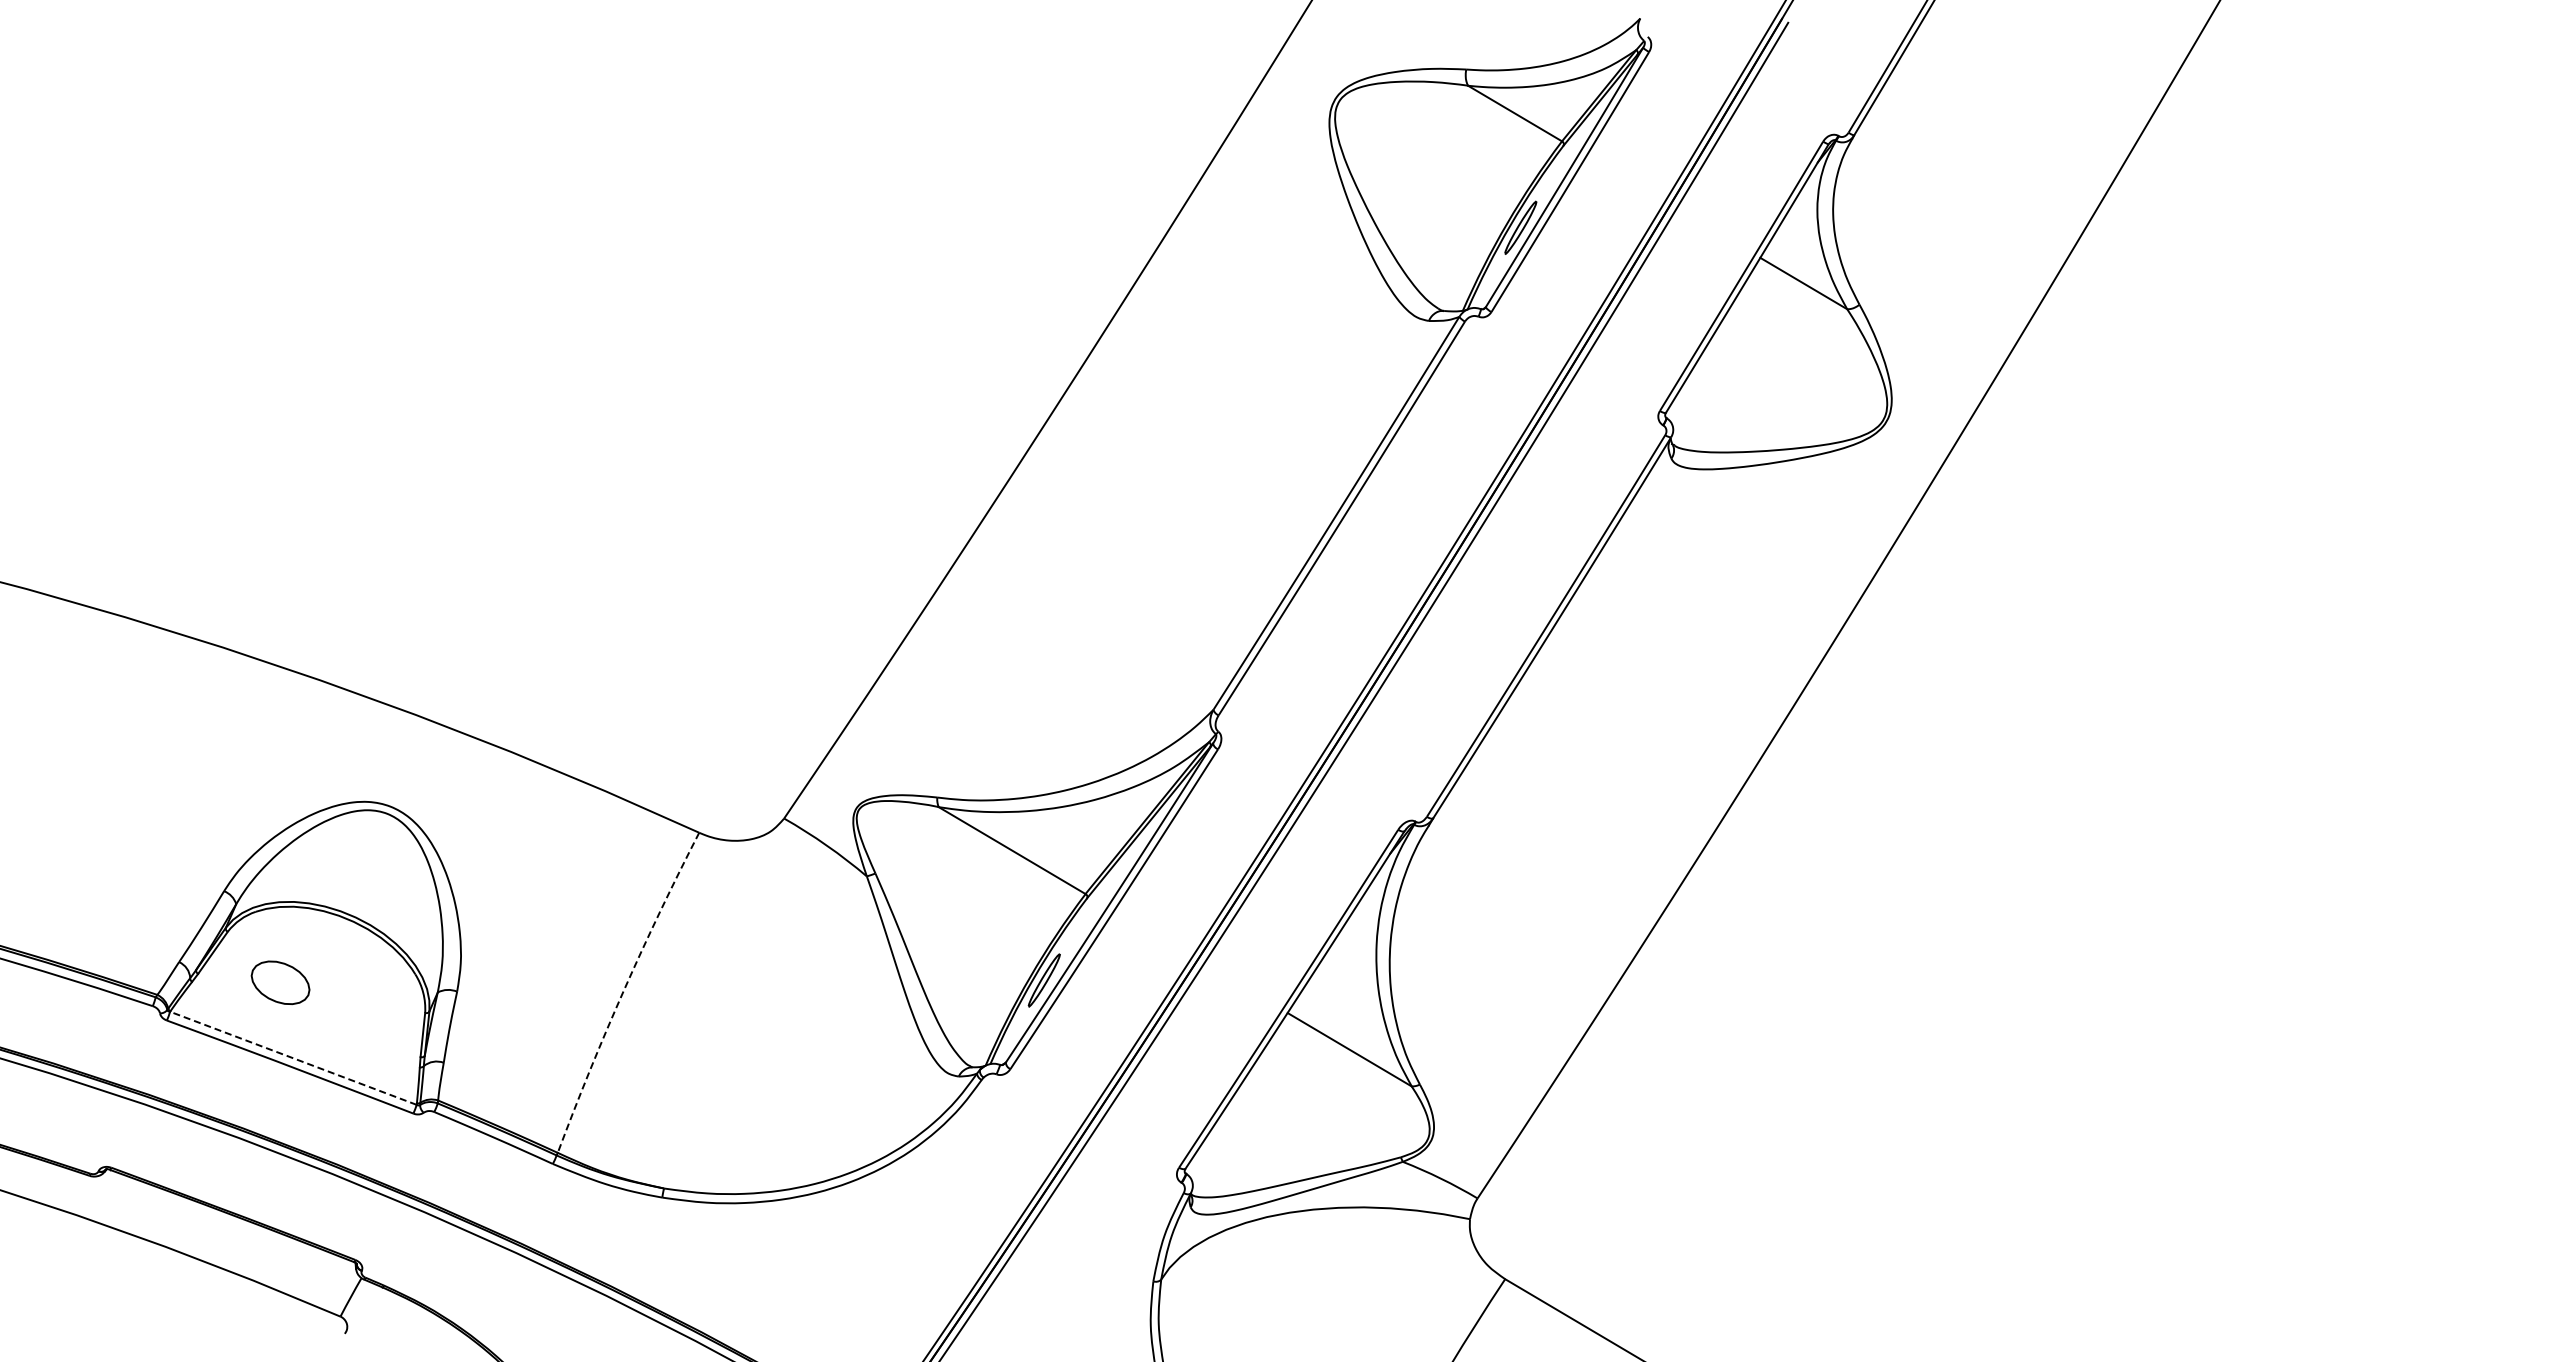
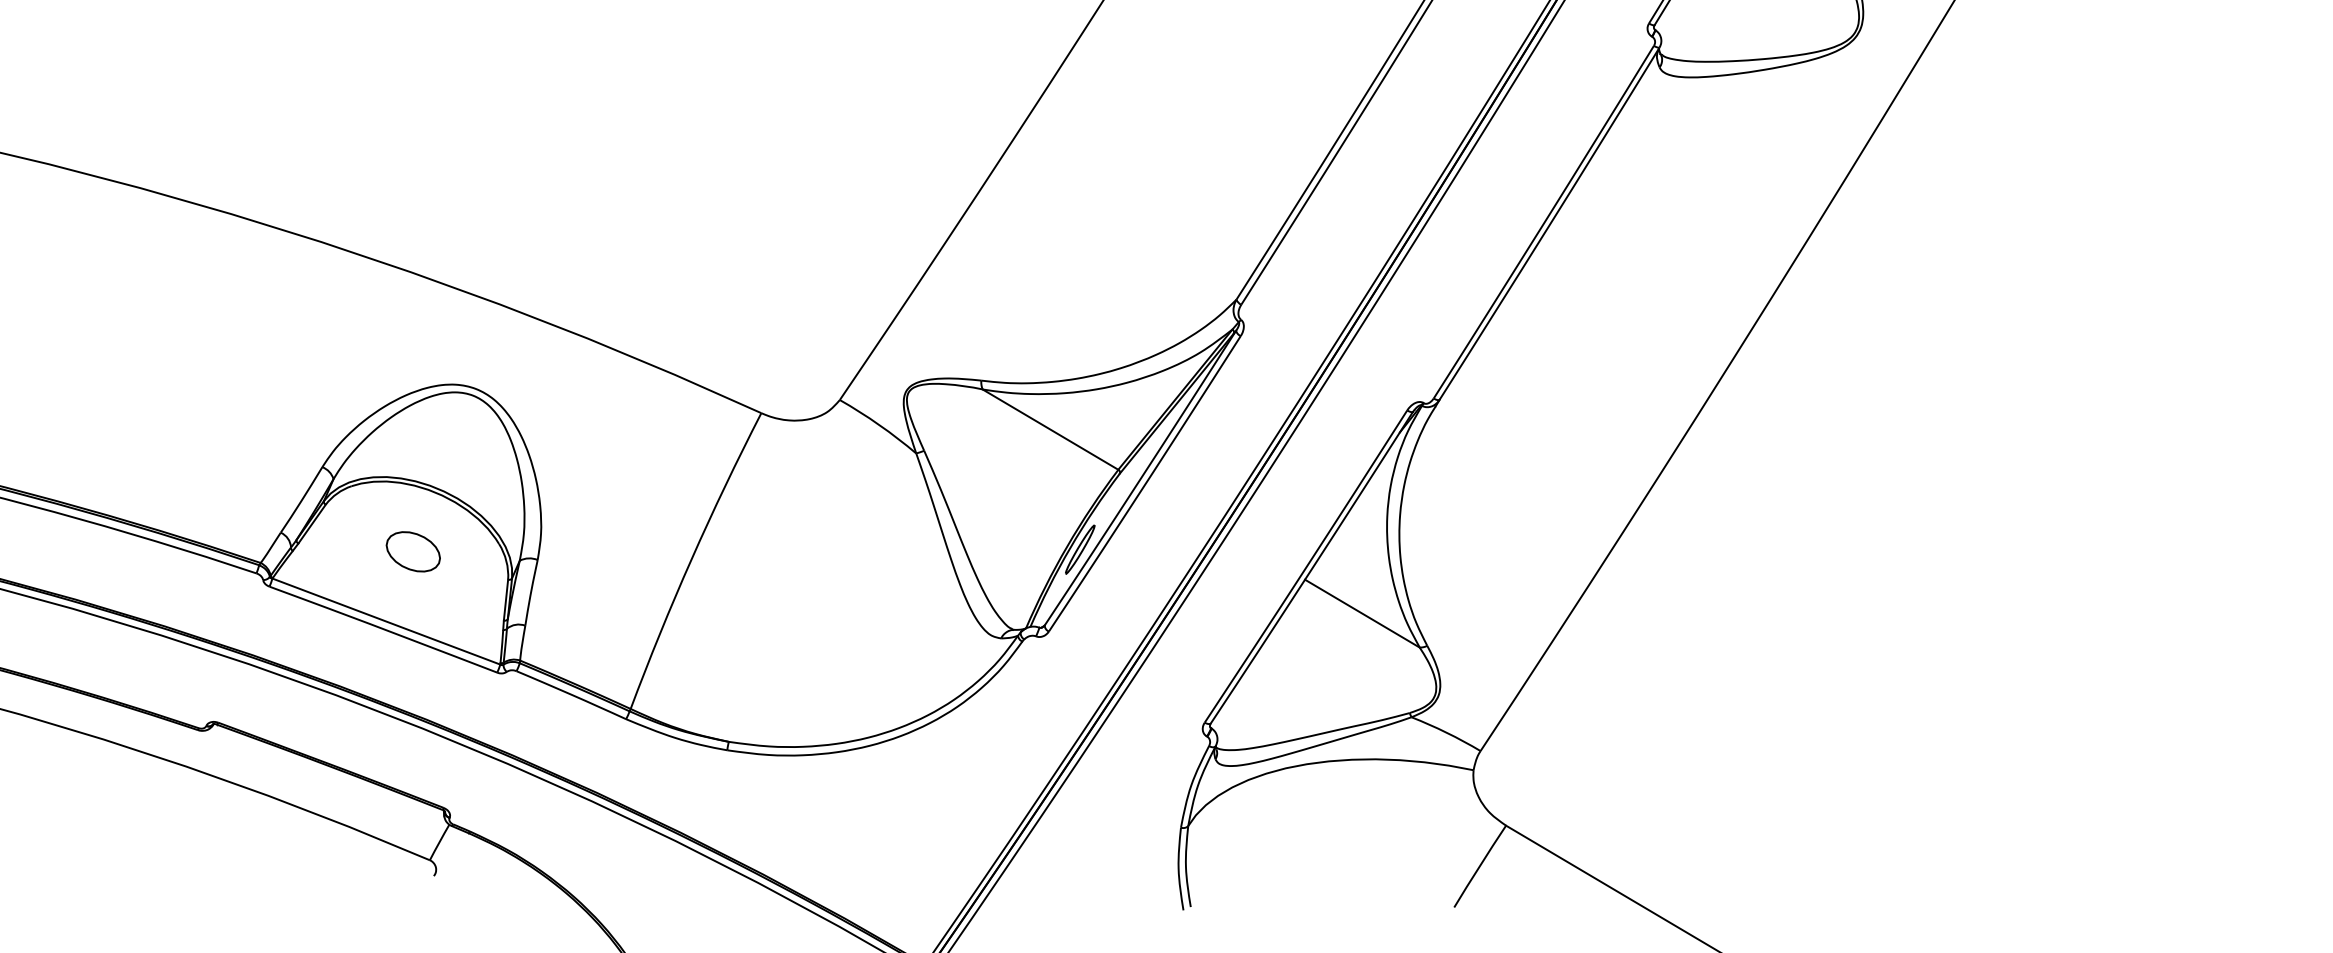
part: (280, 982) -> (413, 551), moved
arc: (623, 990) -> (691, 558), dashed -> solid
line: (293, 1058) -> (386, 621), dashed -> solid

